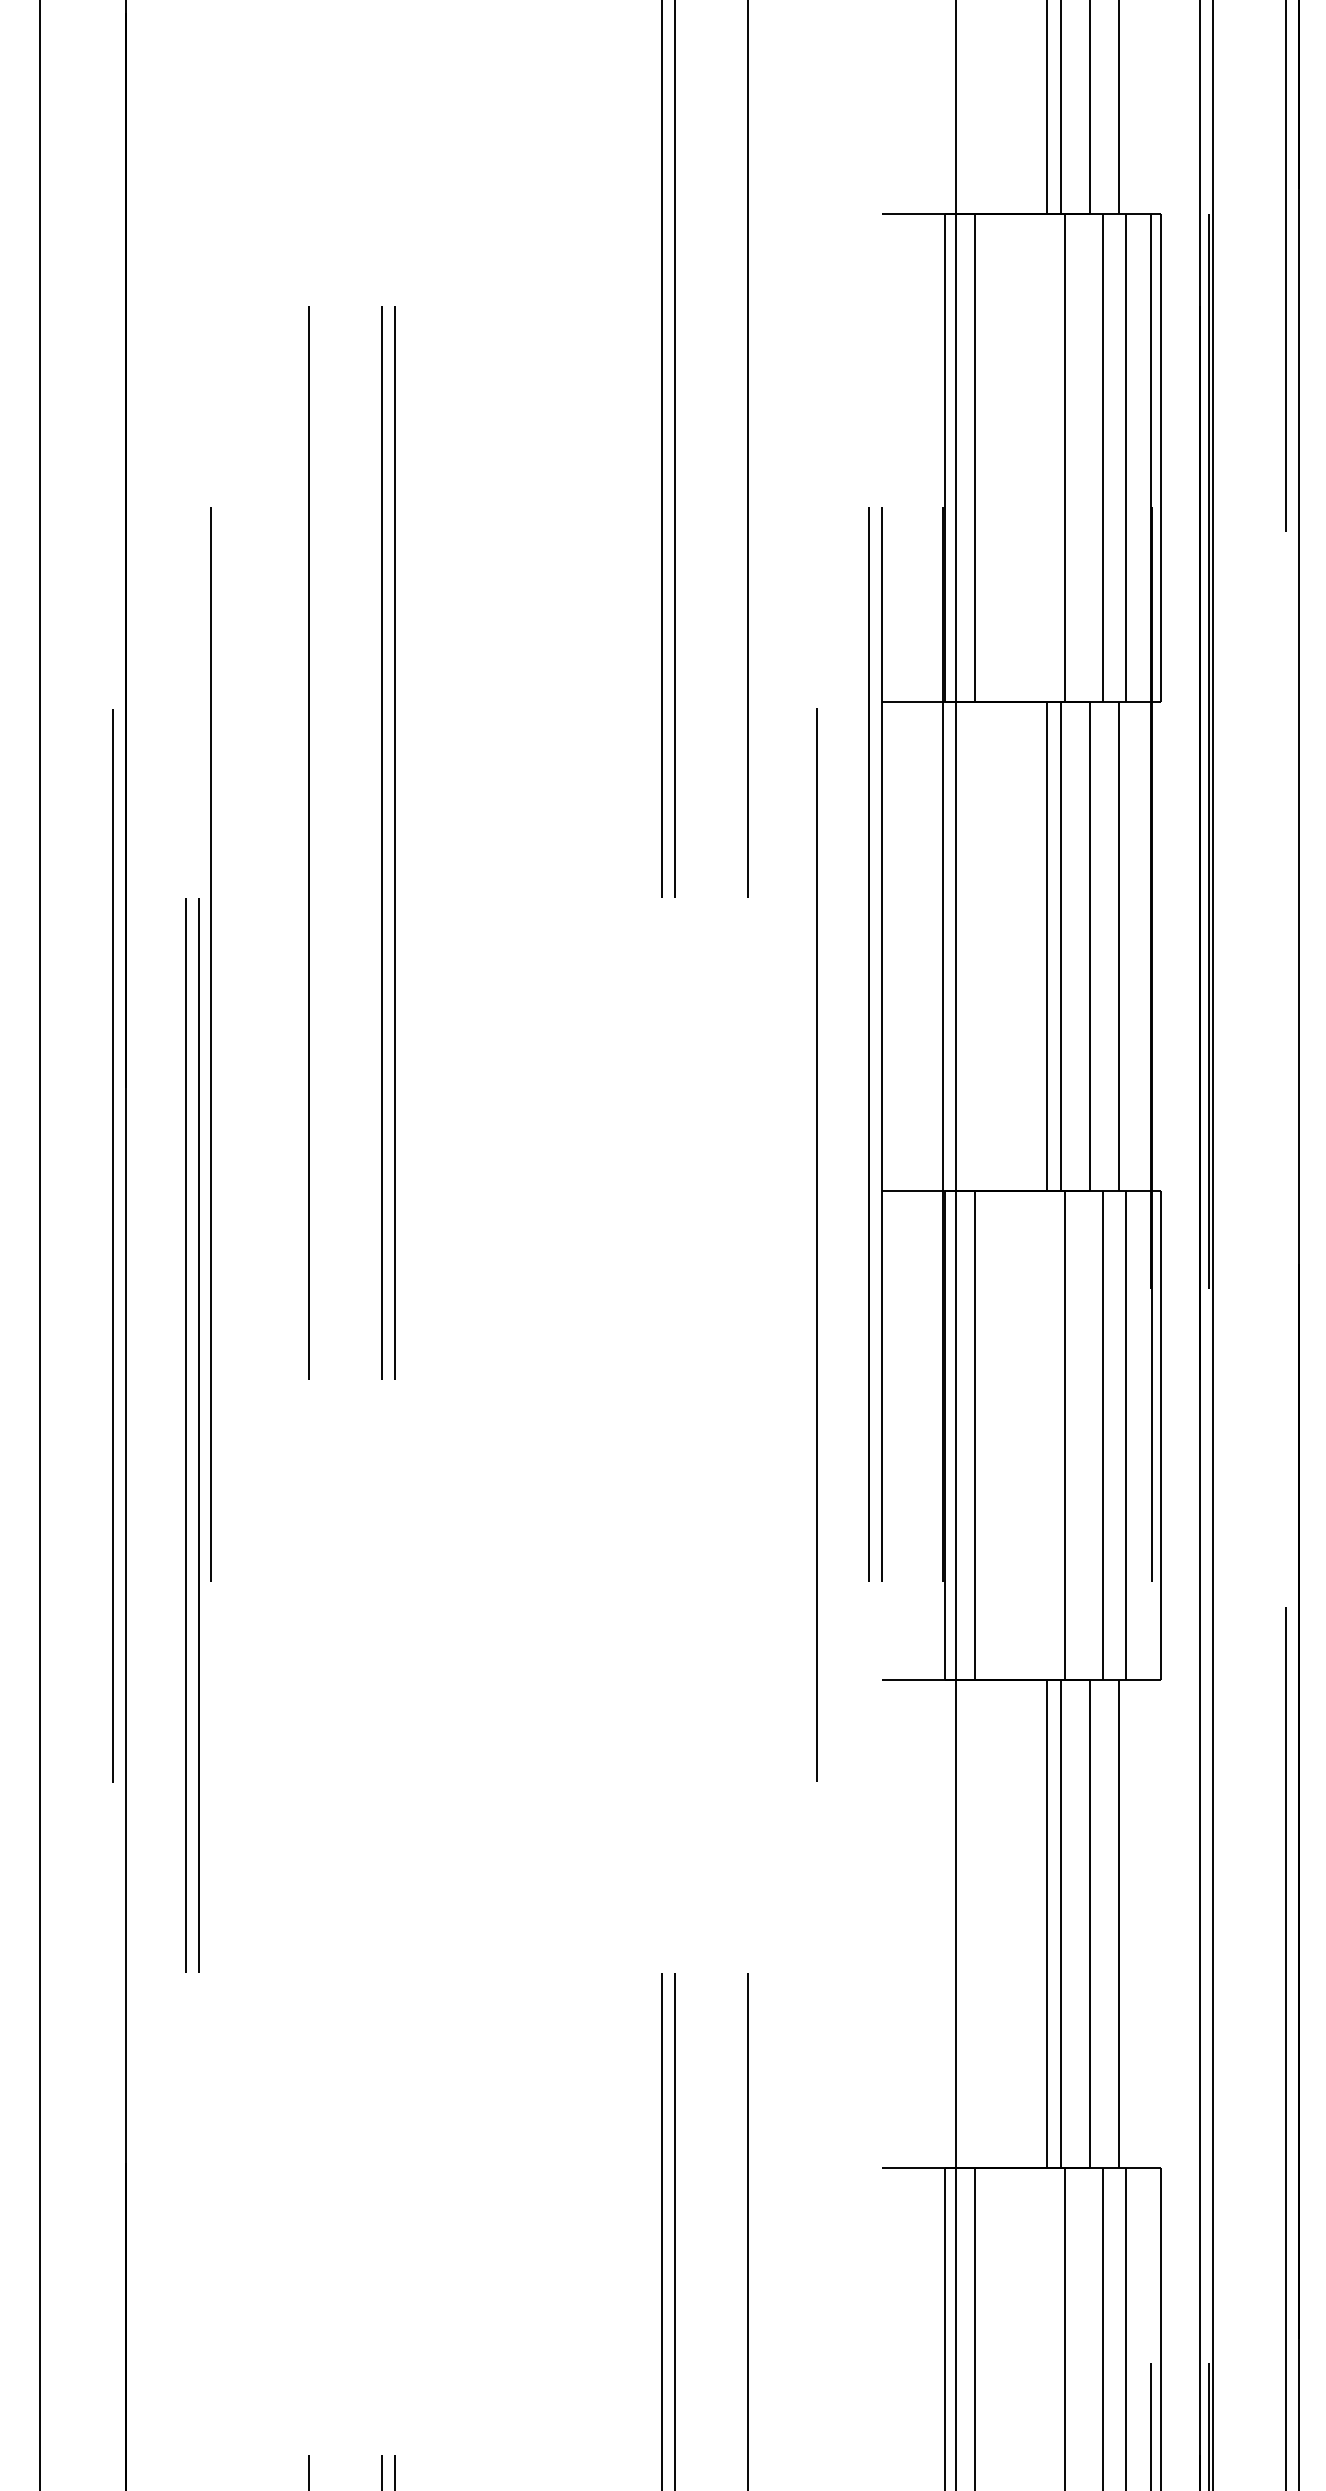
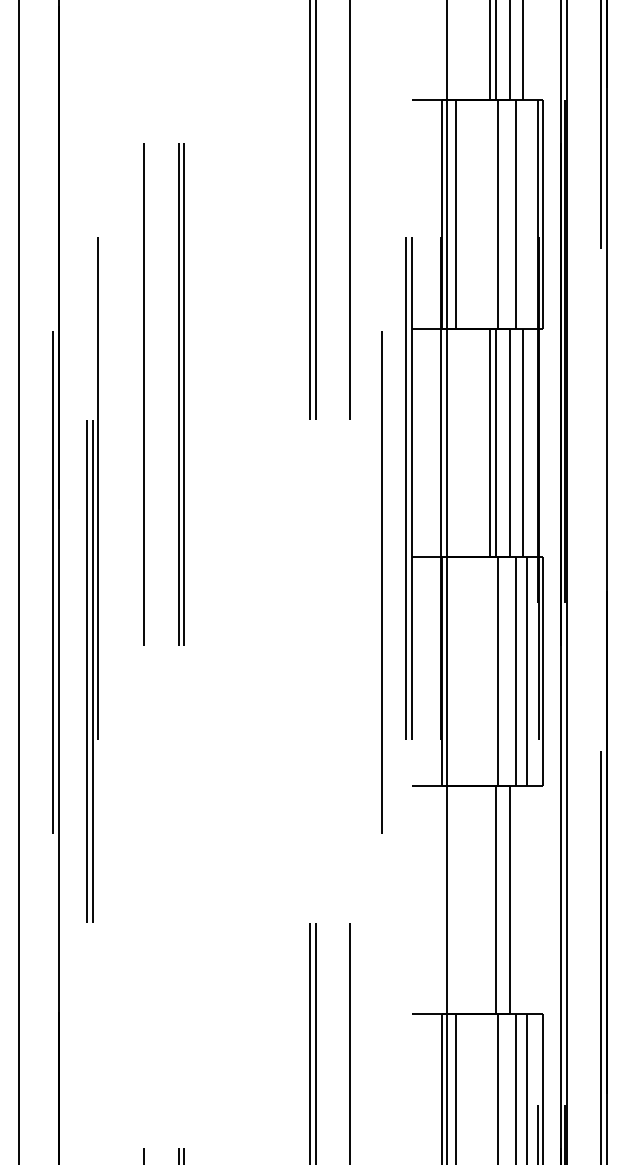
line: (1125, 458) -> (526, 214), removed
line: (974, 1435) -> (455, 671), removed
line: (1046, 1923) -> (489, 899), removed
line: (1119, 1923) -> (523, 899), removed

